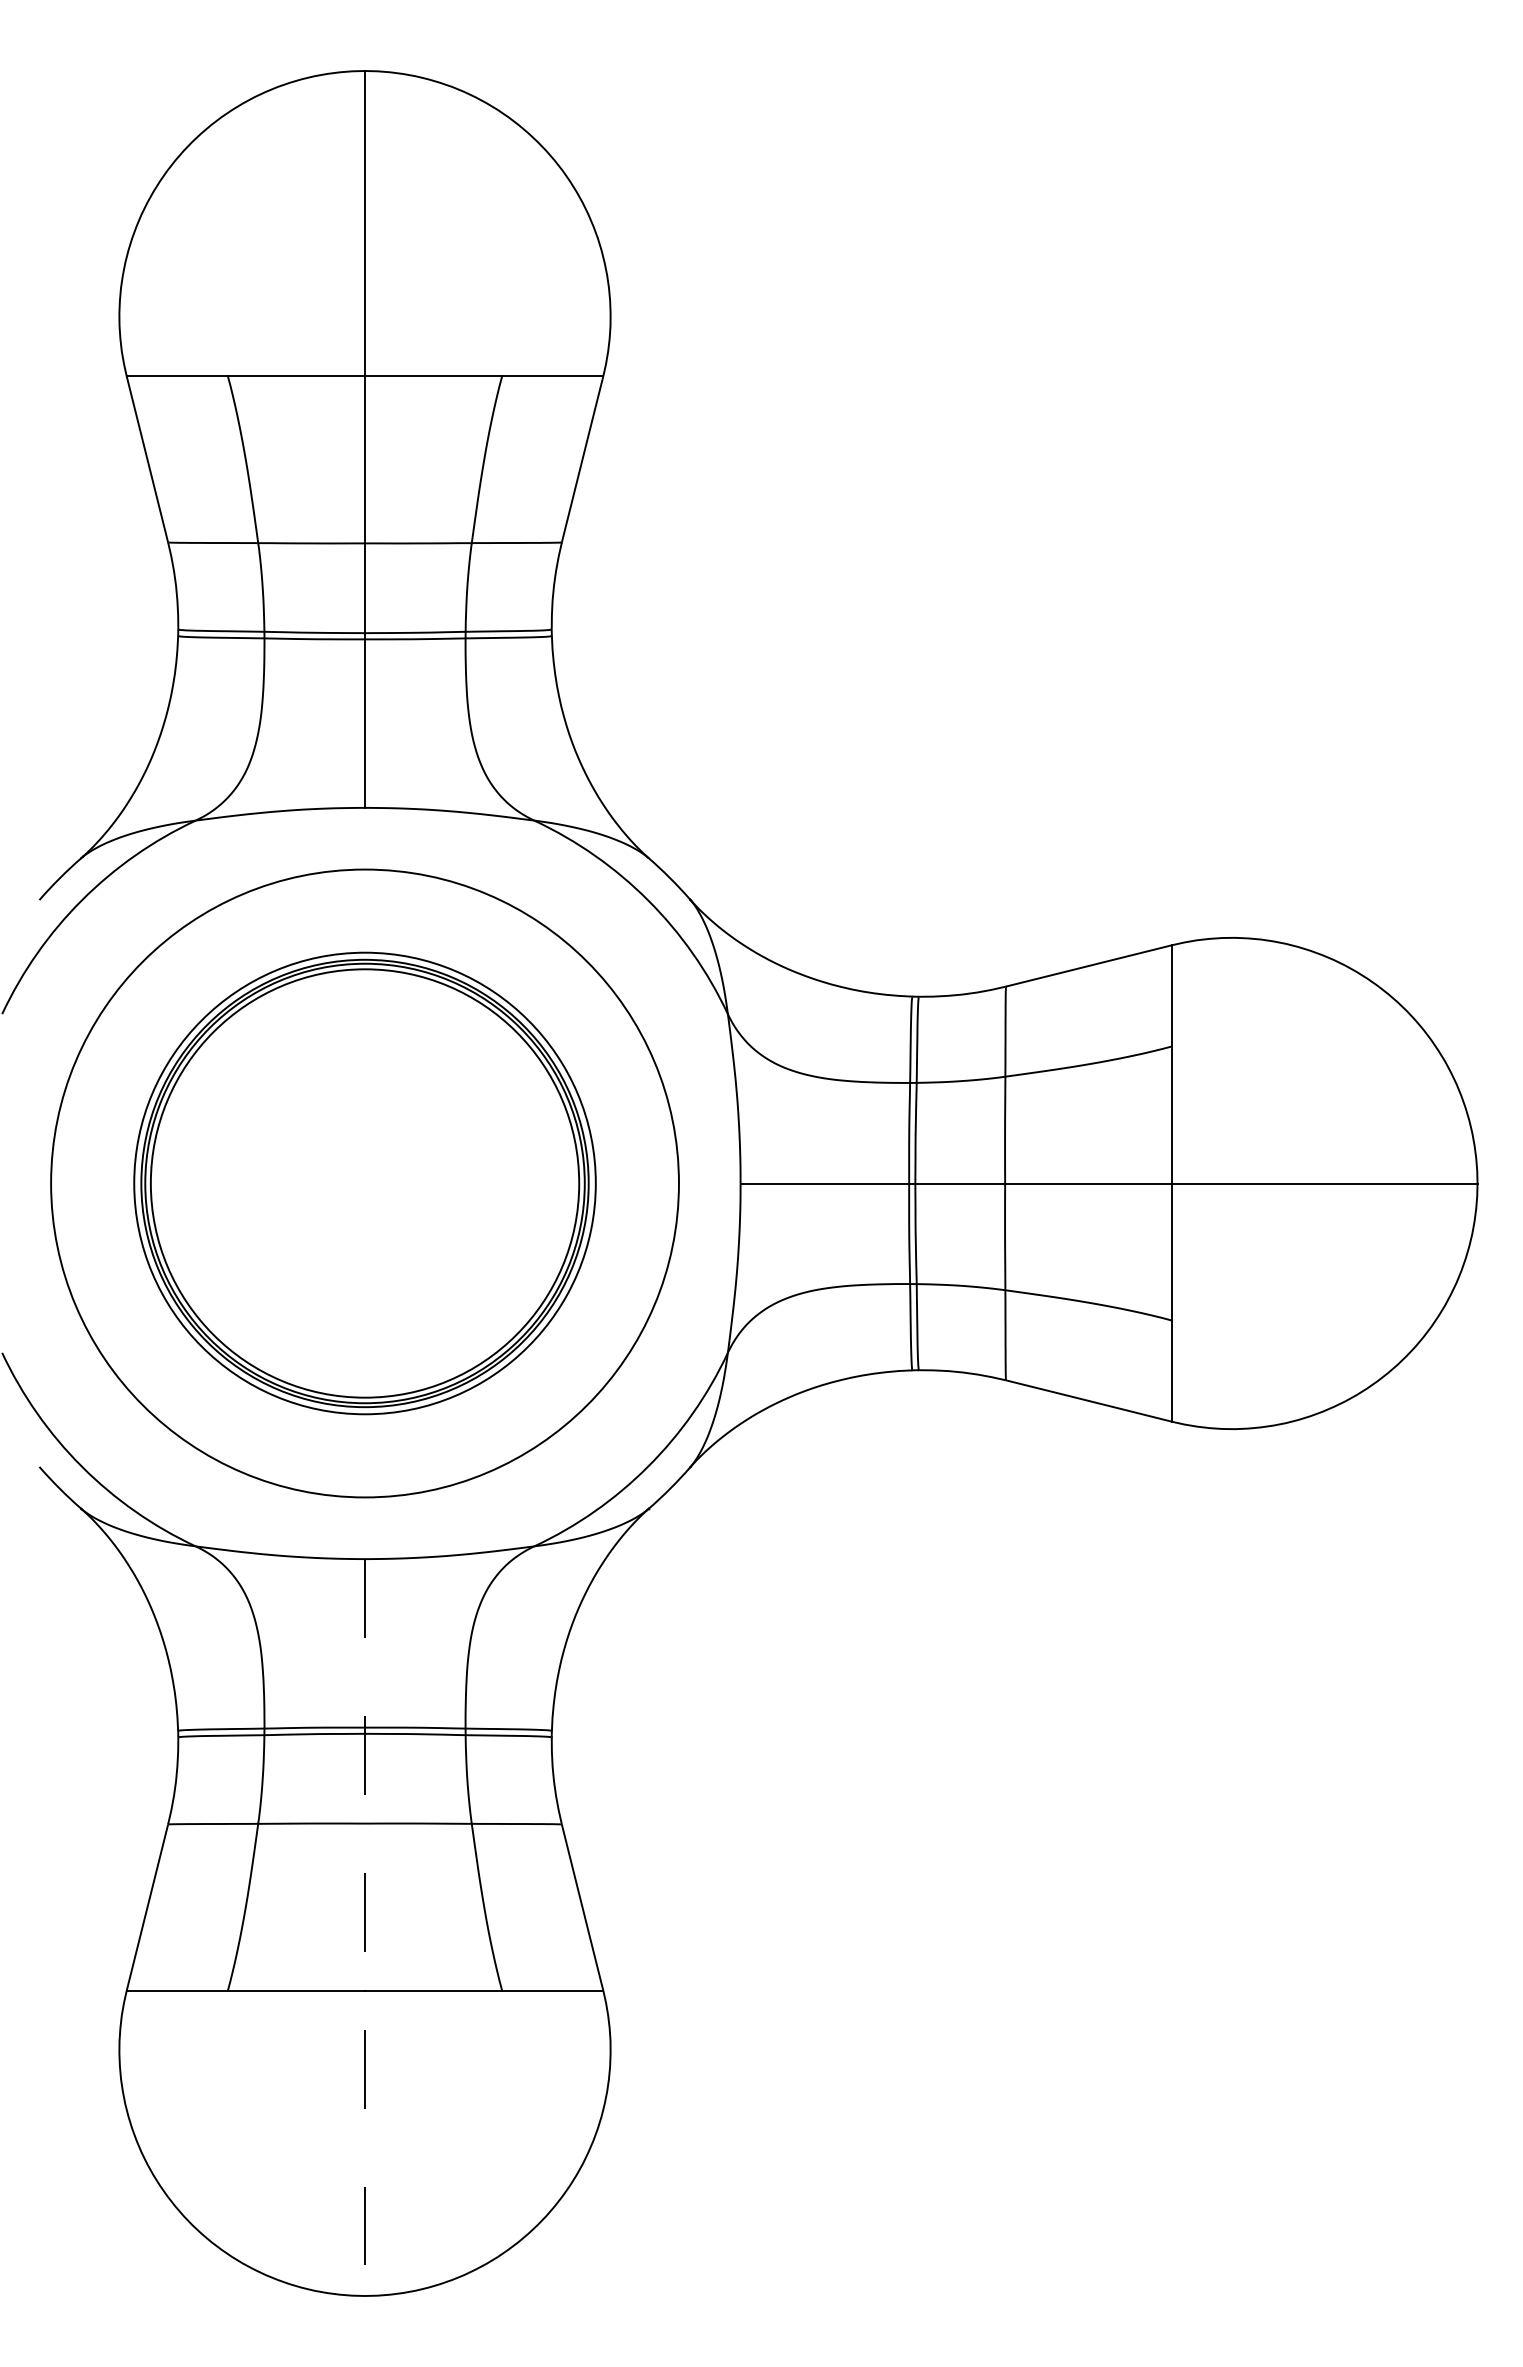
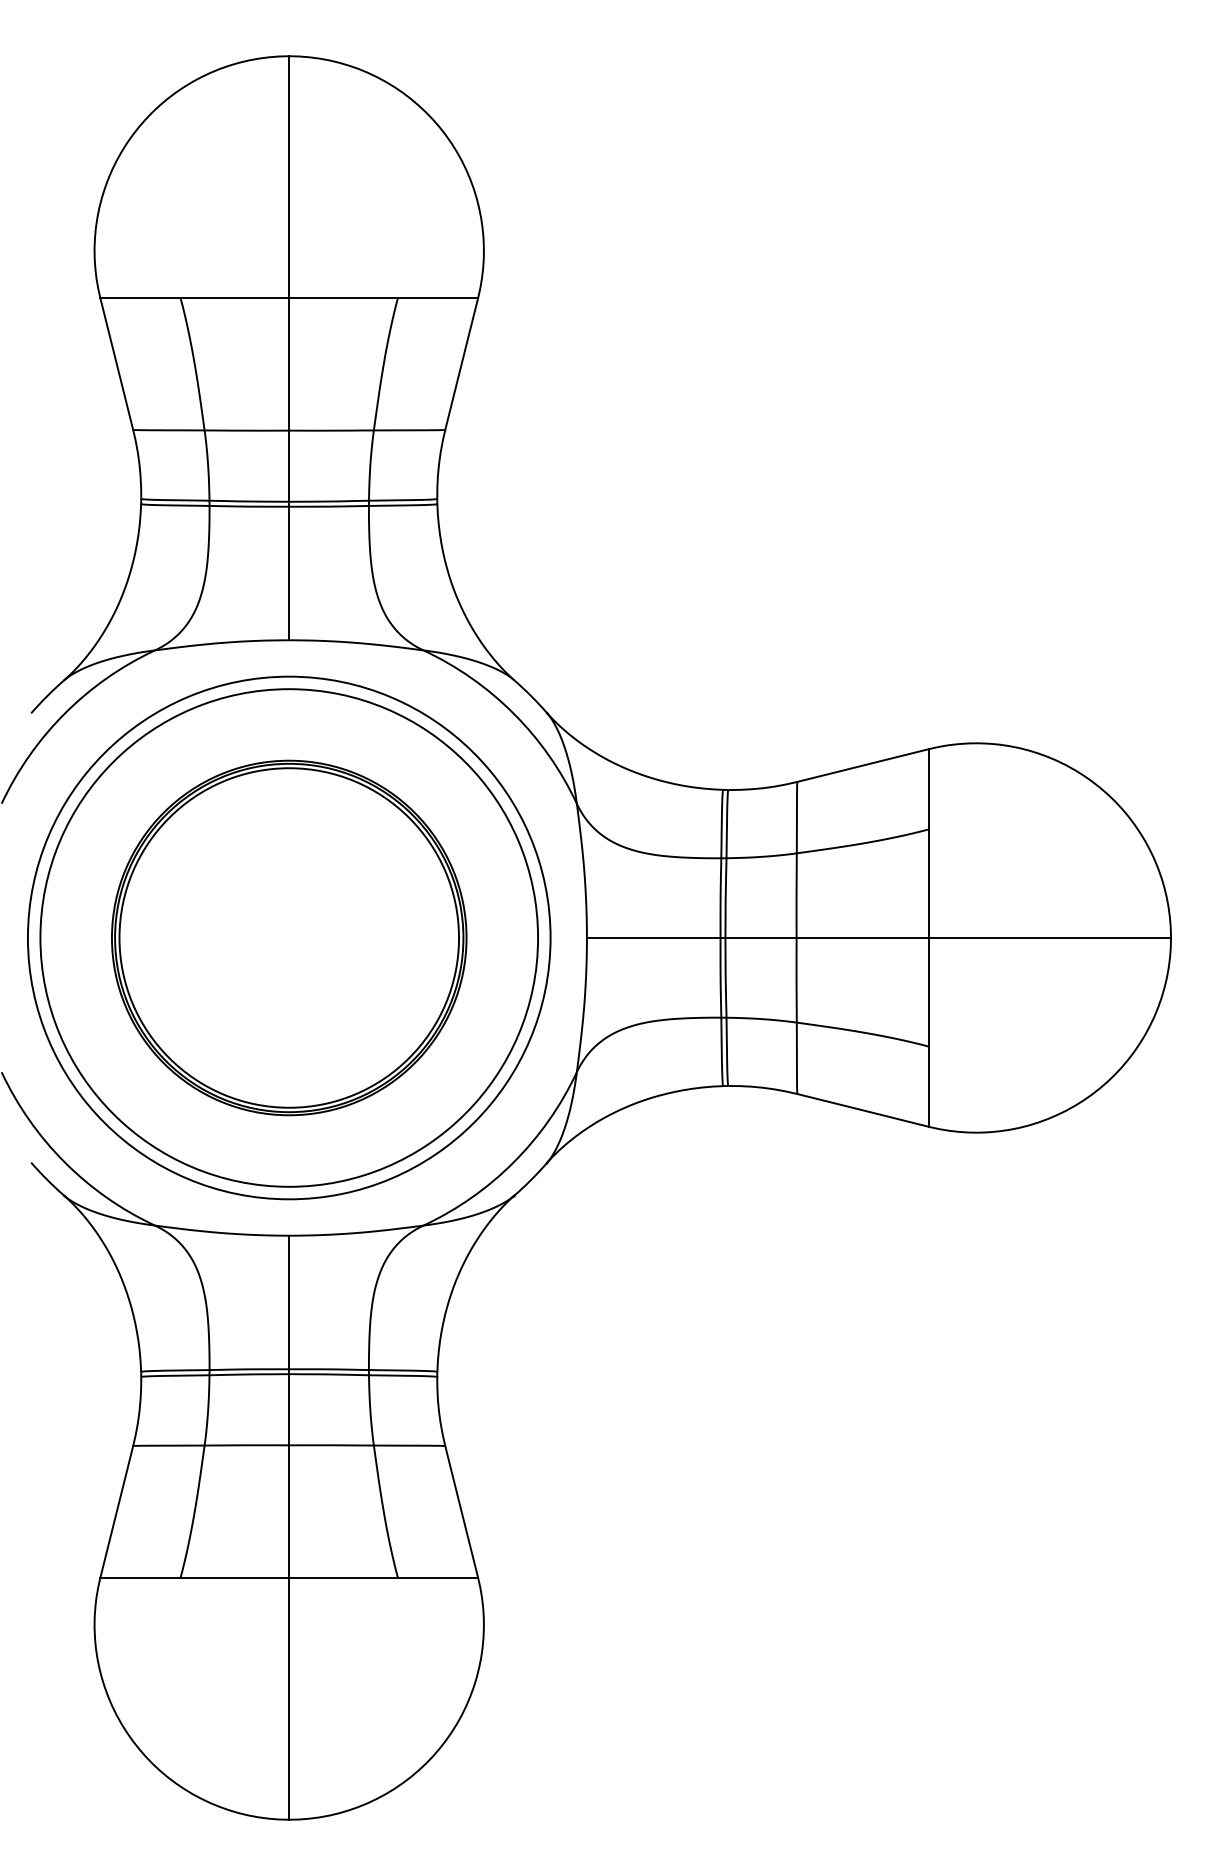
circle: (364, 1183) -> (288, 938), size x1.43
line: (365, 1928) -> (289, 1528), dashed -> solid

